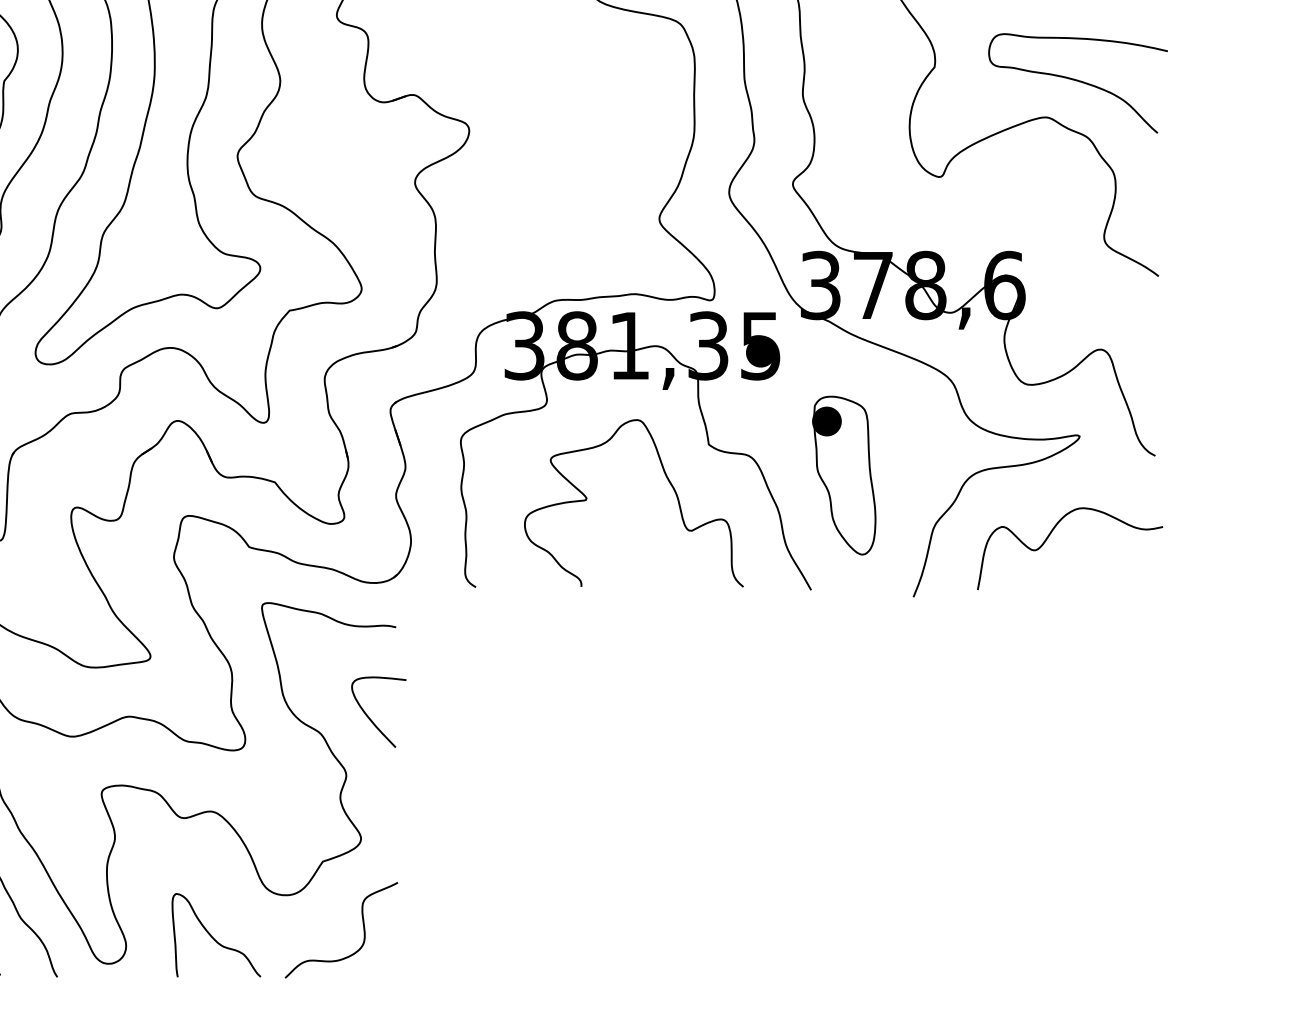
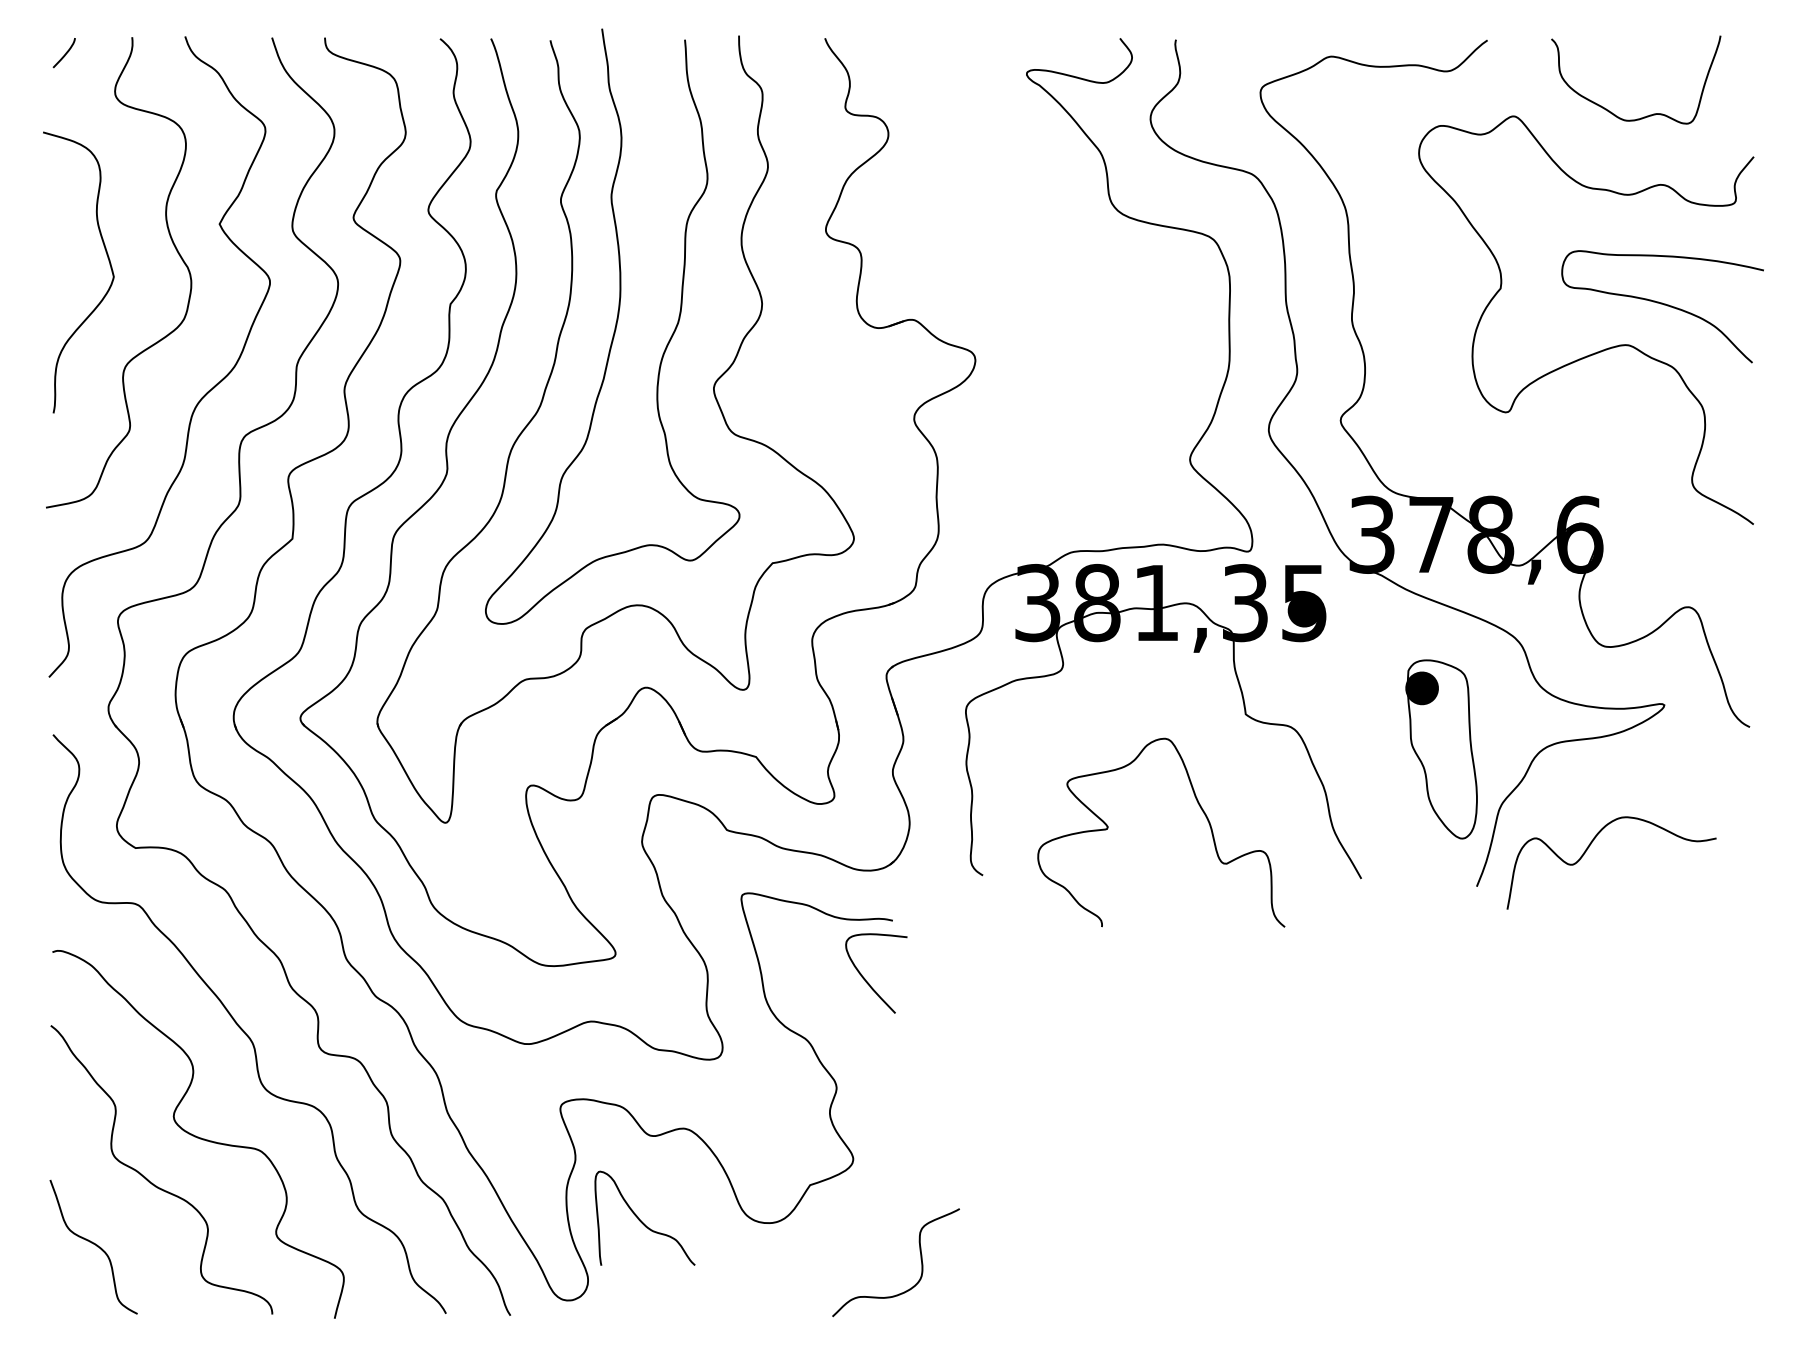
part: (844, 475) -> (1441, 749), moved
curve: (669, 483) -> (1201, 810), moved
curve: (1050, 535) -> (1589, 847), moved
curve: (371, 719) -> (867, 981), moved
curve: (363, 927) -> (920, 1259), moved
curve: (213, 937) -> (641, 1220), moved

